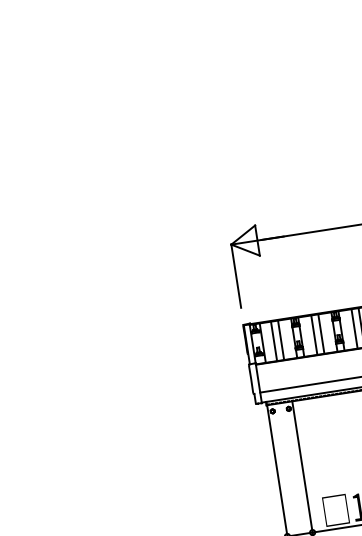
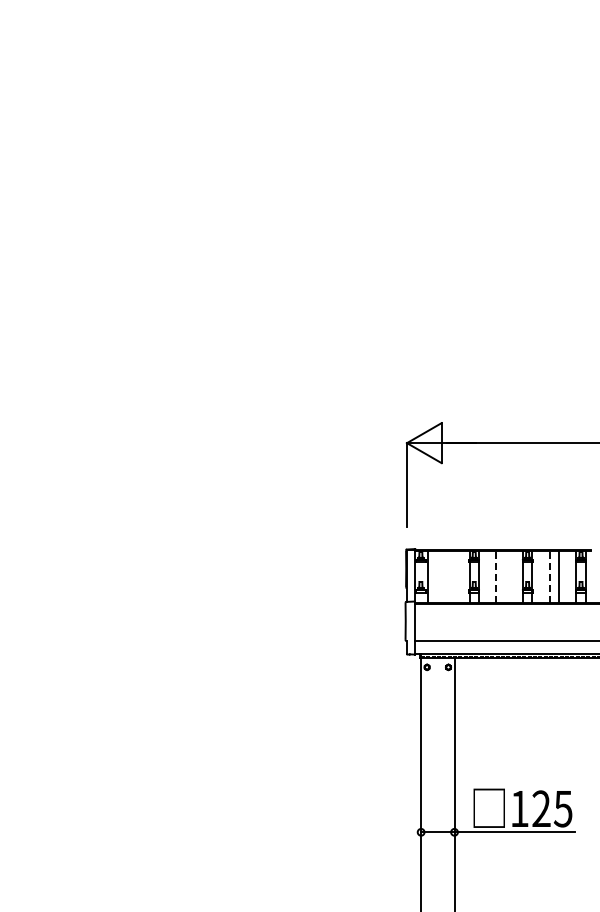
line: (354, 328) -> (549, 576), solid -> dashed
line: (321, 333) -> (505, 576), removed
line: (314, 334) -> (496, 576), solid -> dashed
line: (281, 339) -> (452, 576), removed
line: (273, 341) -> (442, 576), removed

